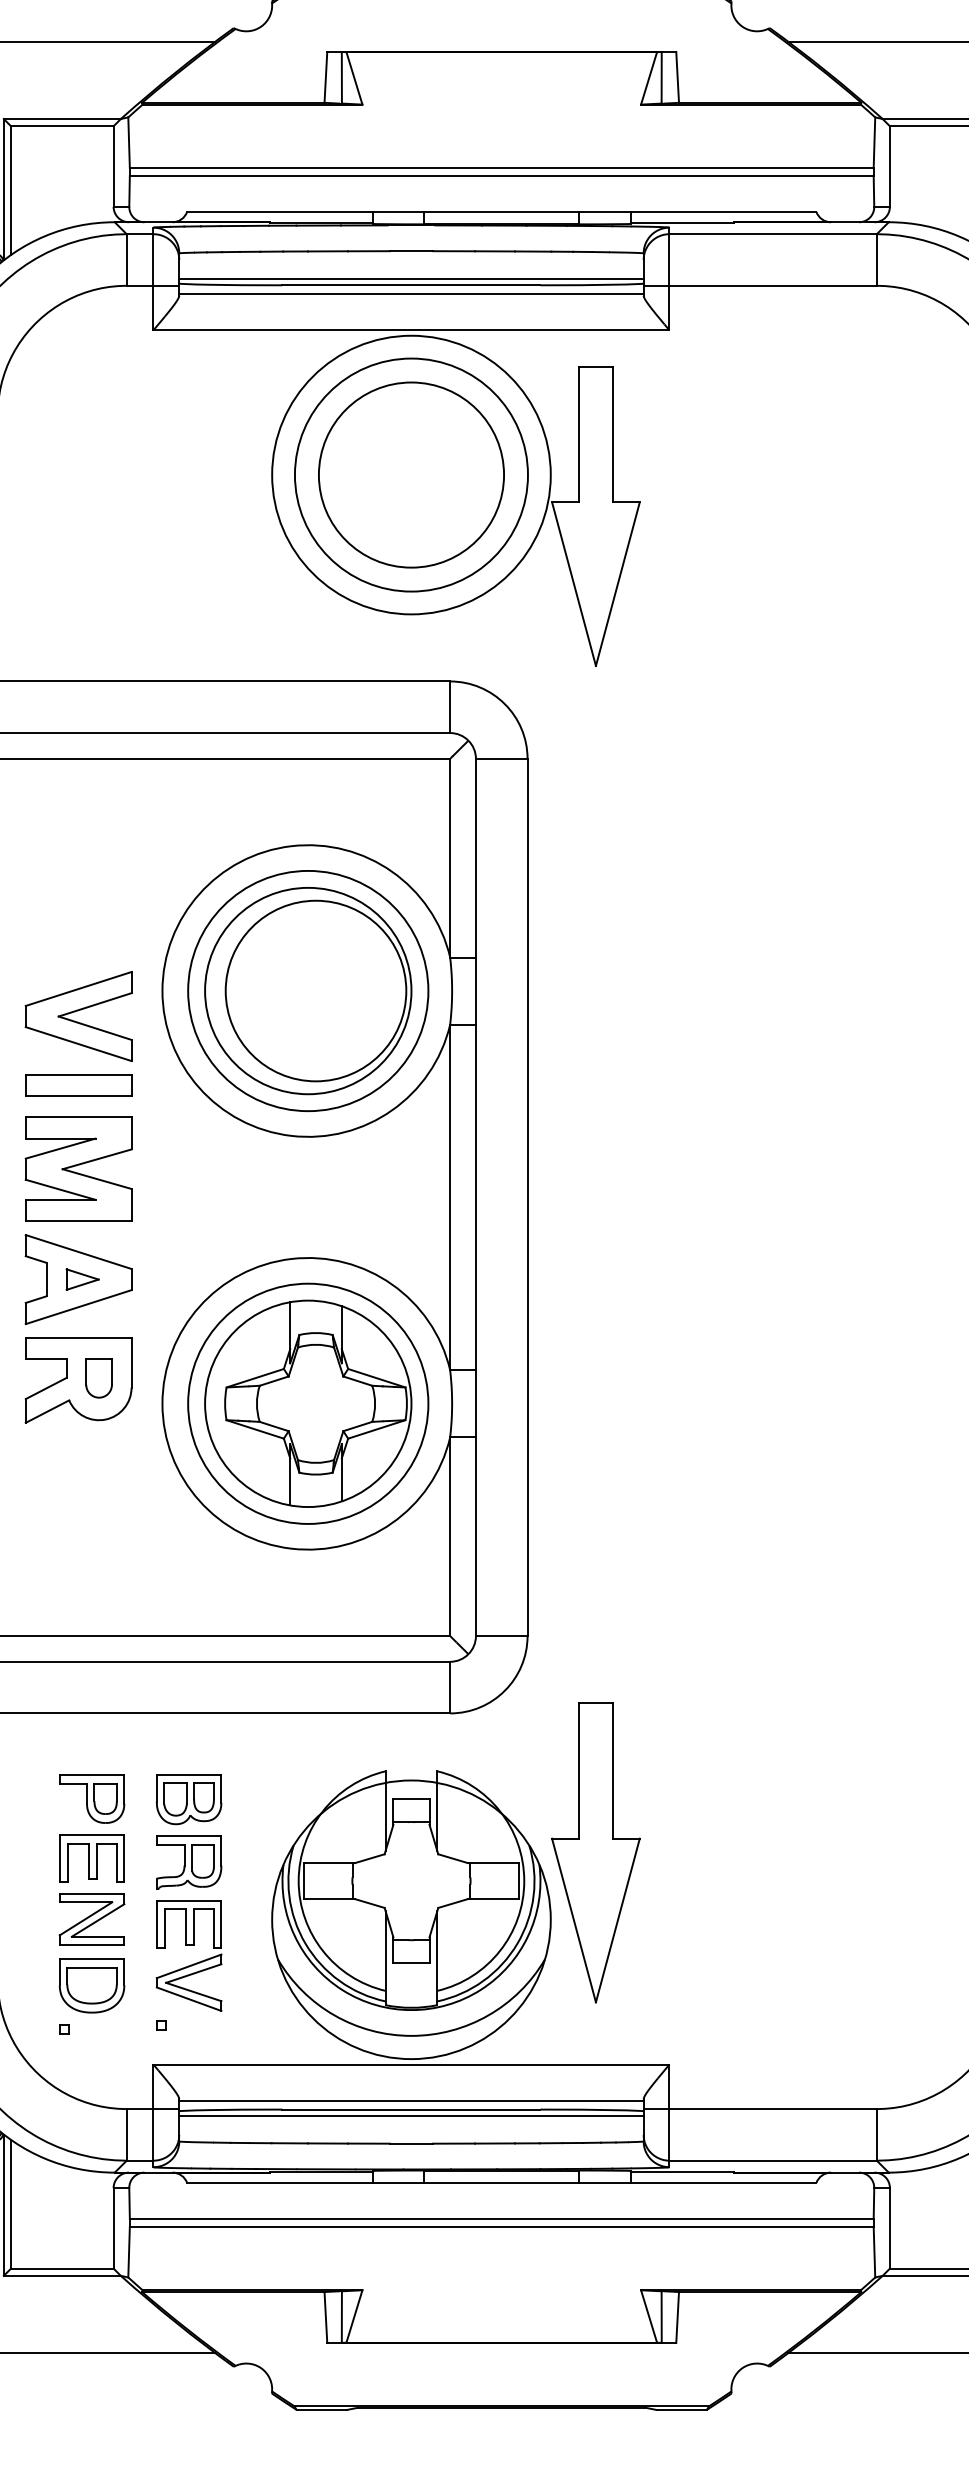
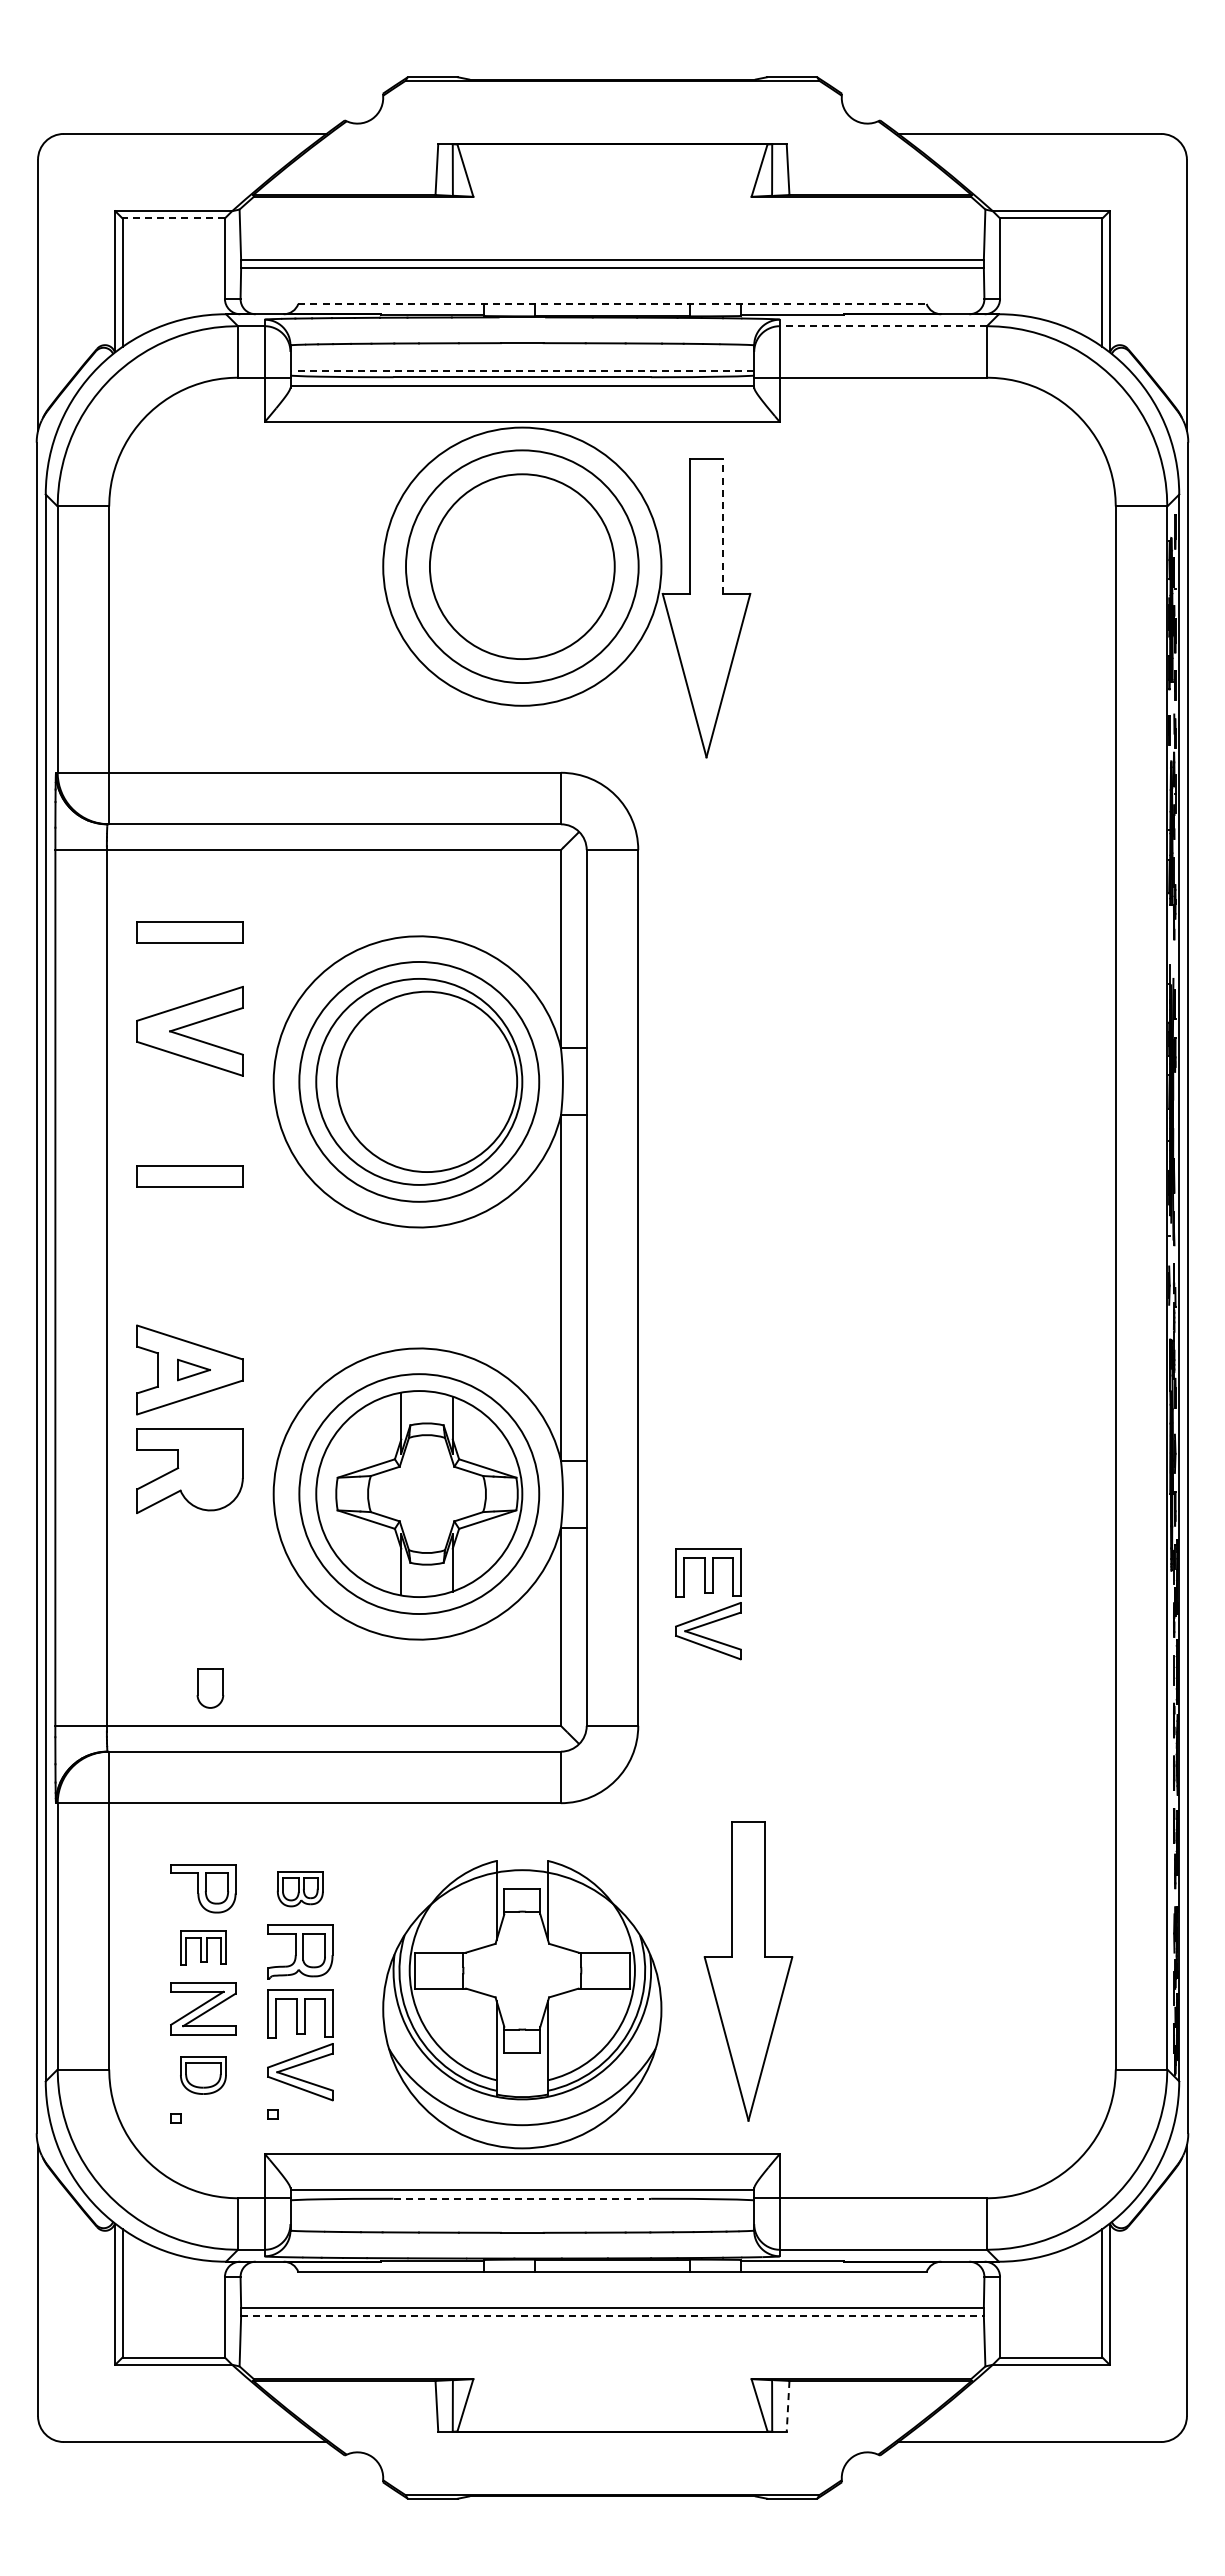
line: (62, 126) -> (173, 218), solid -> dashed
line: (501, 211) -> (612, 303), solid -> dashed
line: (773, 234) -> (883, 326), solid -> dashed
line: (411, 278) -> (522, 370), solid -> dashed
line: (612, 434) -> (723, 526), solid -> dashed
part: (78, 841) -> (189, 932), added
part: (78, 1015) -> (189, 1030), moved
part: (78, 1168) -> (189, 1259), removed
part: (99, 1378) -> (210, 1688), moved
part: (600, 1522) -> (711, 1612), added
part: (189, 1798) -> (300, 1888), size x0.7
part: (595, 1852) -> (748, 1971), moved
part: (92, 1857) -> (203, 1947), size x0.7
part: (92, 1986) -> (203, 2075), size x0.7
line: (411, 2109) -> (522, 2198), solid -> dashed
line: (411, 2116) -> (522, 2205), removed
line: (501, 2226) -> (612, 2315), solid -> dashed
line: (678, 2317) -> (788, 2406), solid -> dashed

